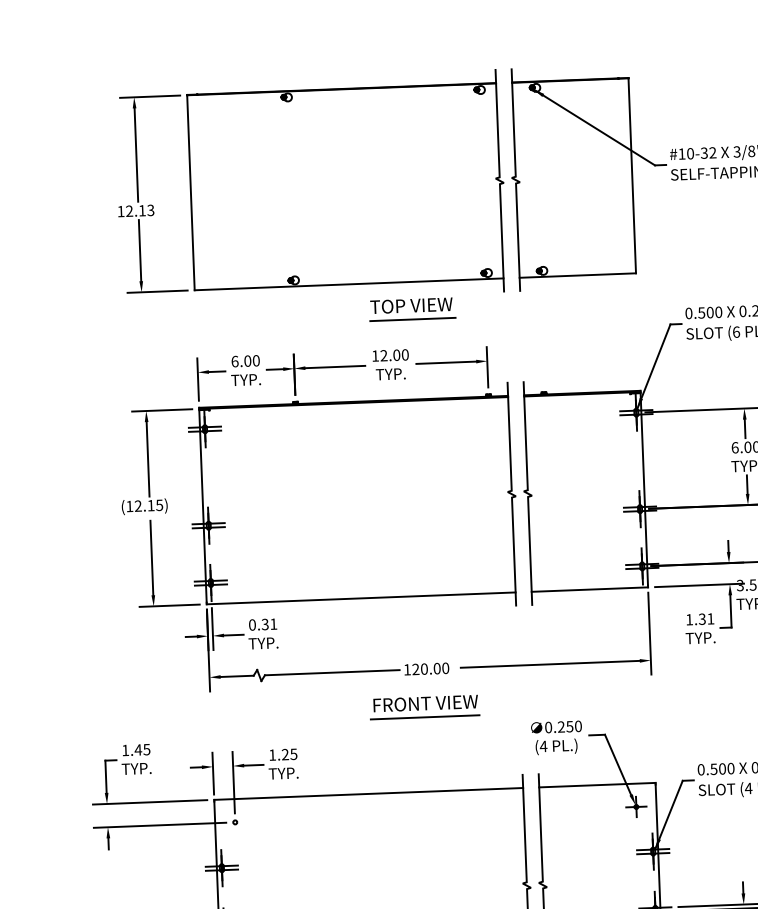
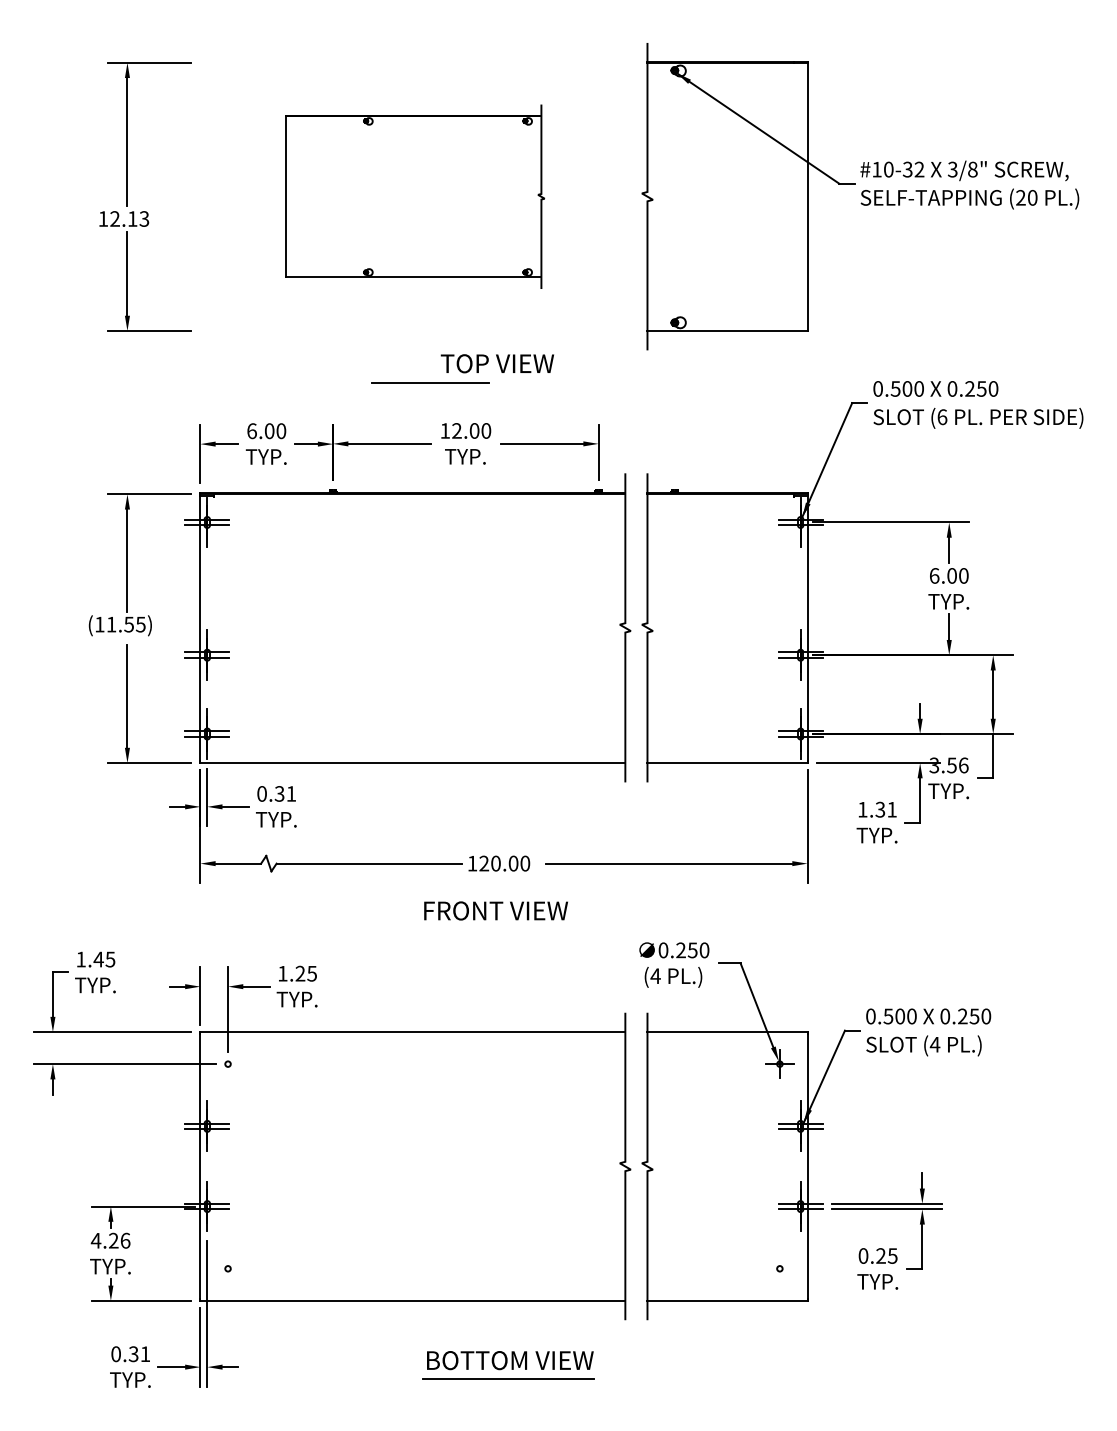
part: (347, 186) -> (415, 196), size x0.6
line: (412, 319) -> (430, 382), moved
text: (144, 505) -> (119, 624), (12.15) -> (11.55)
line: (425, 717) -> (494, 929), removed

